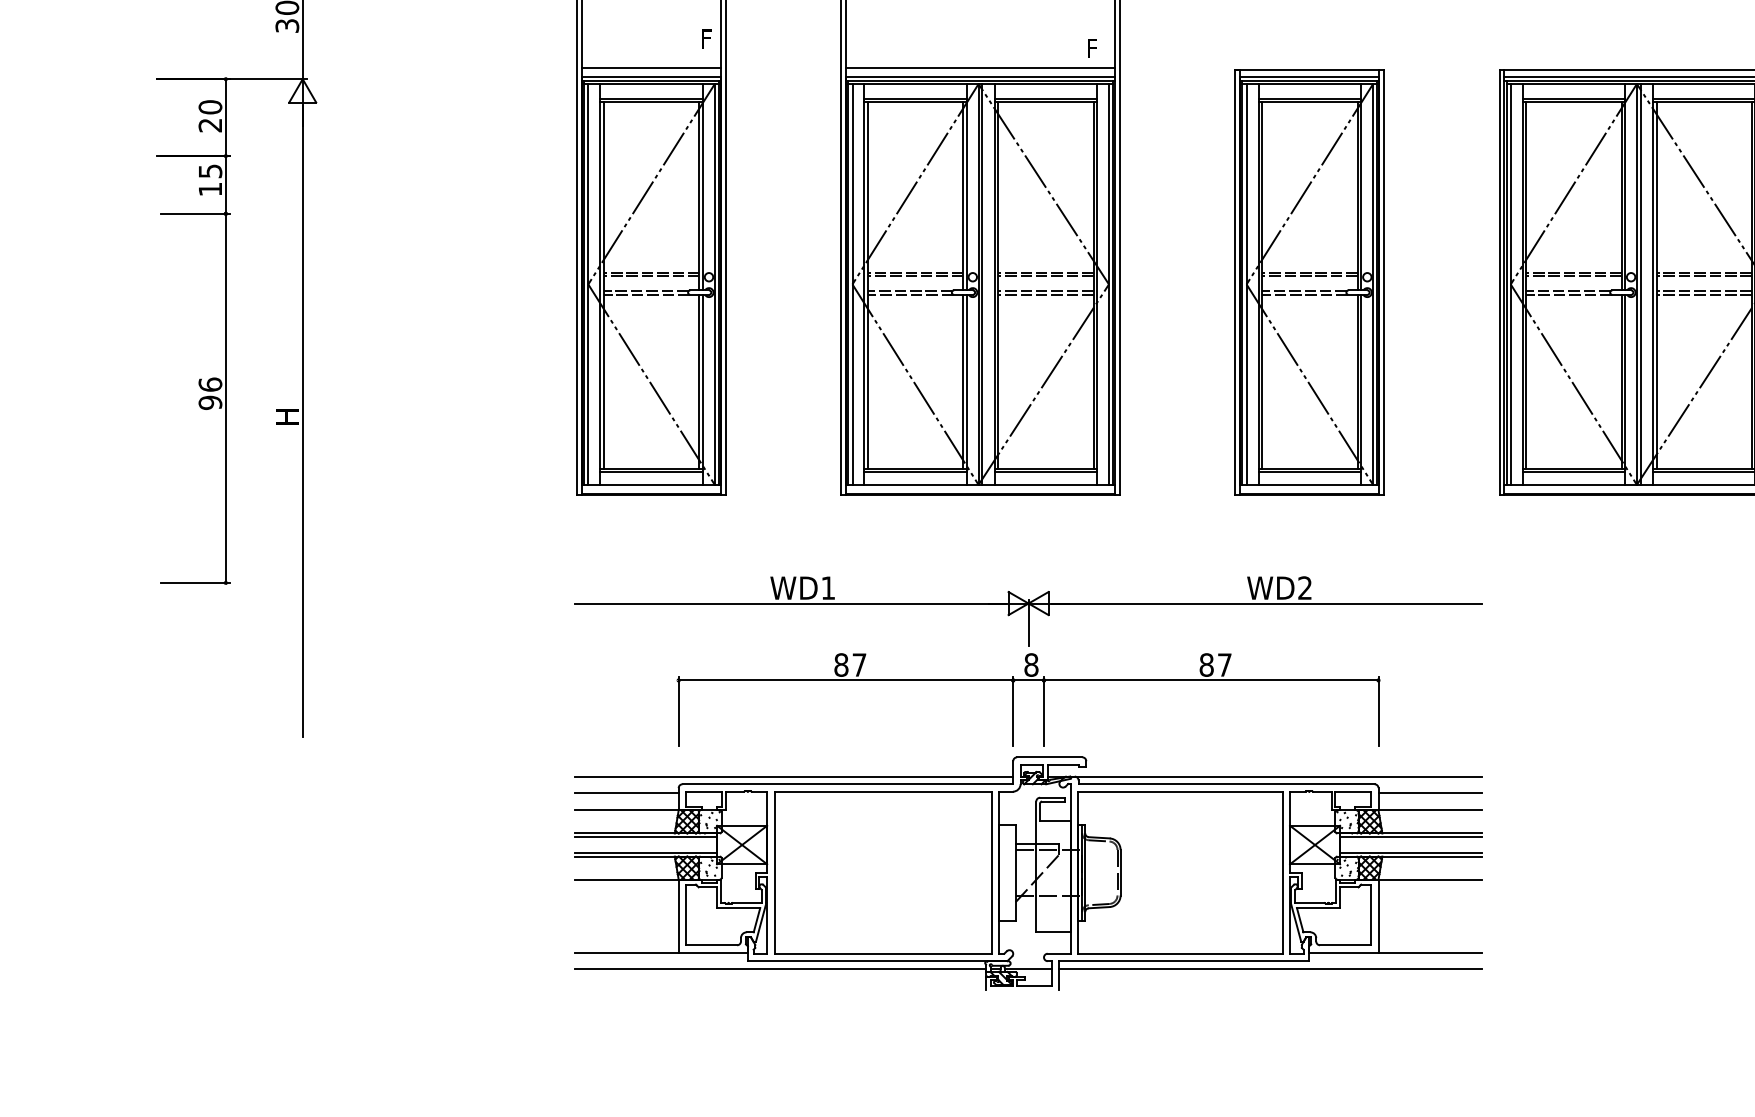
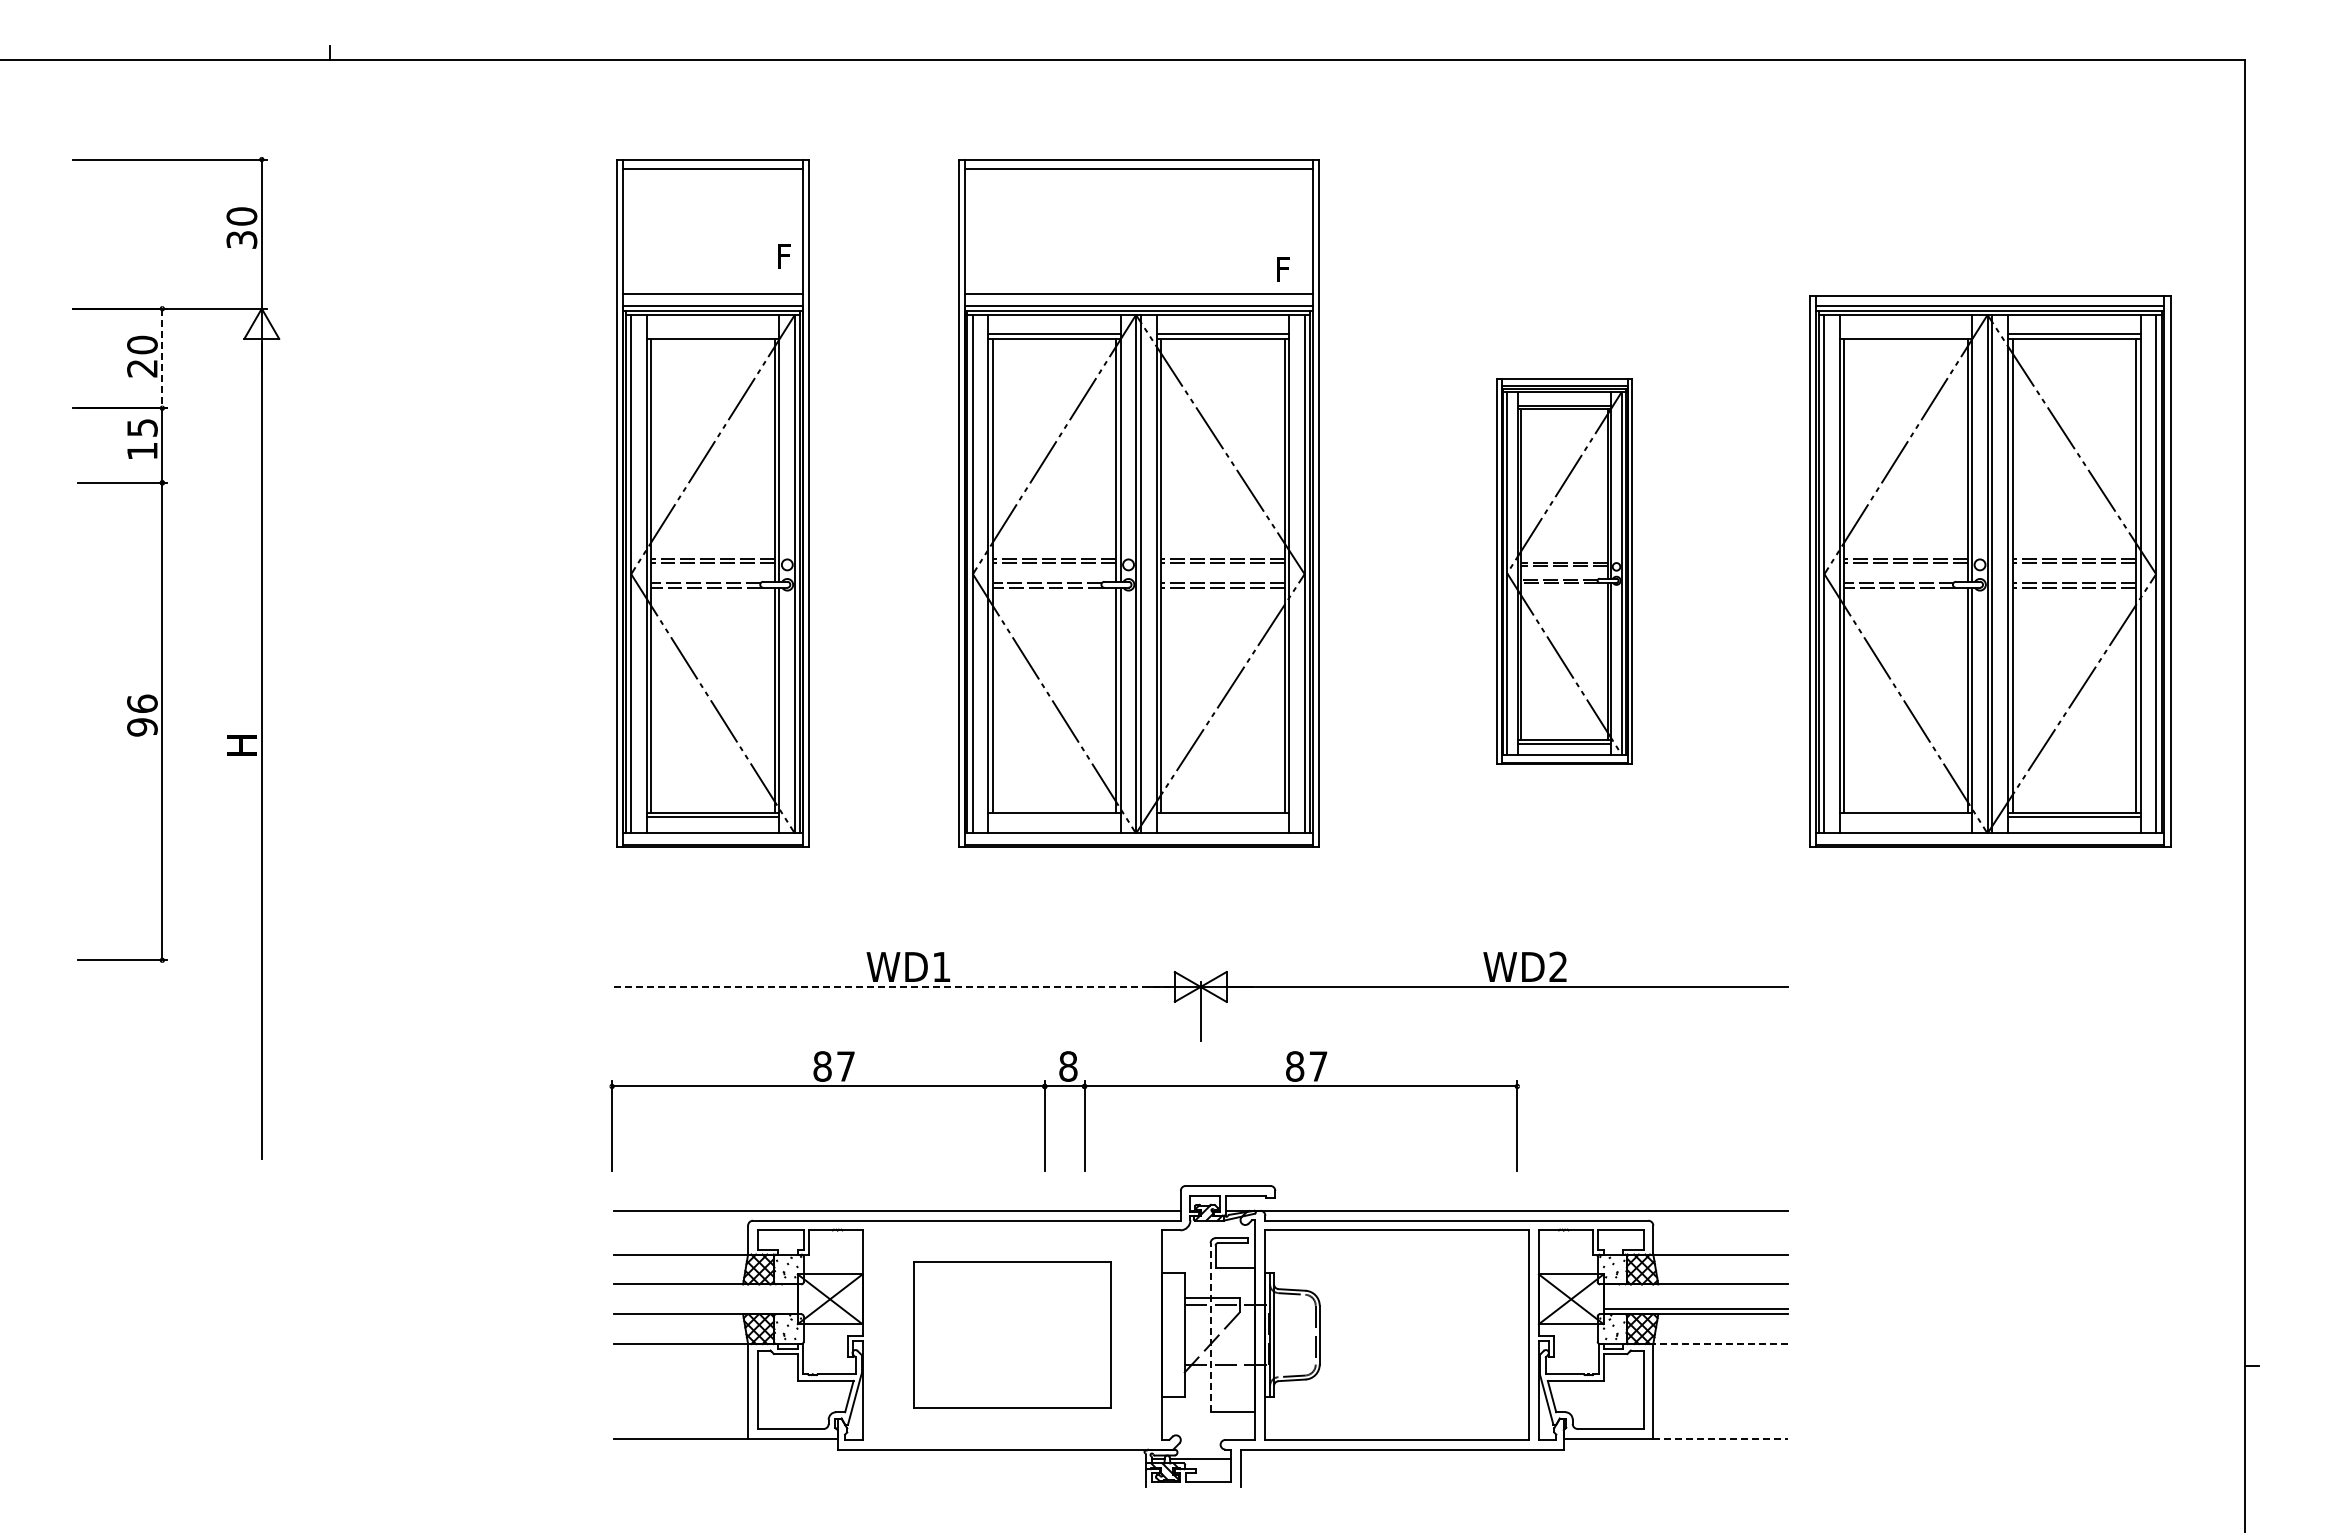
line: (651, 99) -> (712, 334), removed
line: (1573, 99) -> (1905, 334), removed
line: (225, 117) -> (162, 358), solid -> dashed
part: (1309, 282) -> (1564, 571), size x0.7
line: (915, 472) -> (1054, 817), removed
line: (1045, 472) -> (1222, 817), removed
line: (1573, 472) -> (1905, 817), removed
line: (790, 603) -> (892, 986), solid -> dashed
part: (1013, 699) -> (1045, 1111), moved
line: (626, 792) -> (680, 1231), removed
line: (1430, 792) -> (1720, 1231), removed
line: (645, 837) -> (705, 1289), removed
line: (1411, 837) -> (1695, 1289), removed
line: (645, 852) -> (705, 1309), removed
line: (1036, 866) -> (1210, 1327), solid -> dashed
part: (883, 872) -> (1012, 1334), size x0.7
line: (1429, 879) -> (1719, 1344), solid -> dashed
line: (1430, 952) -> (1720, 1438), solid -> dashed
line: (780, 968) -> (879, 1459), removed
line: (1270, 968) -> (1513, 1459), removed

